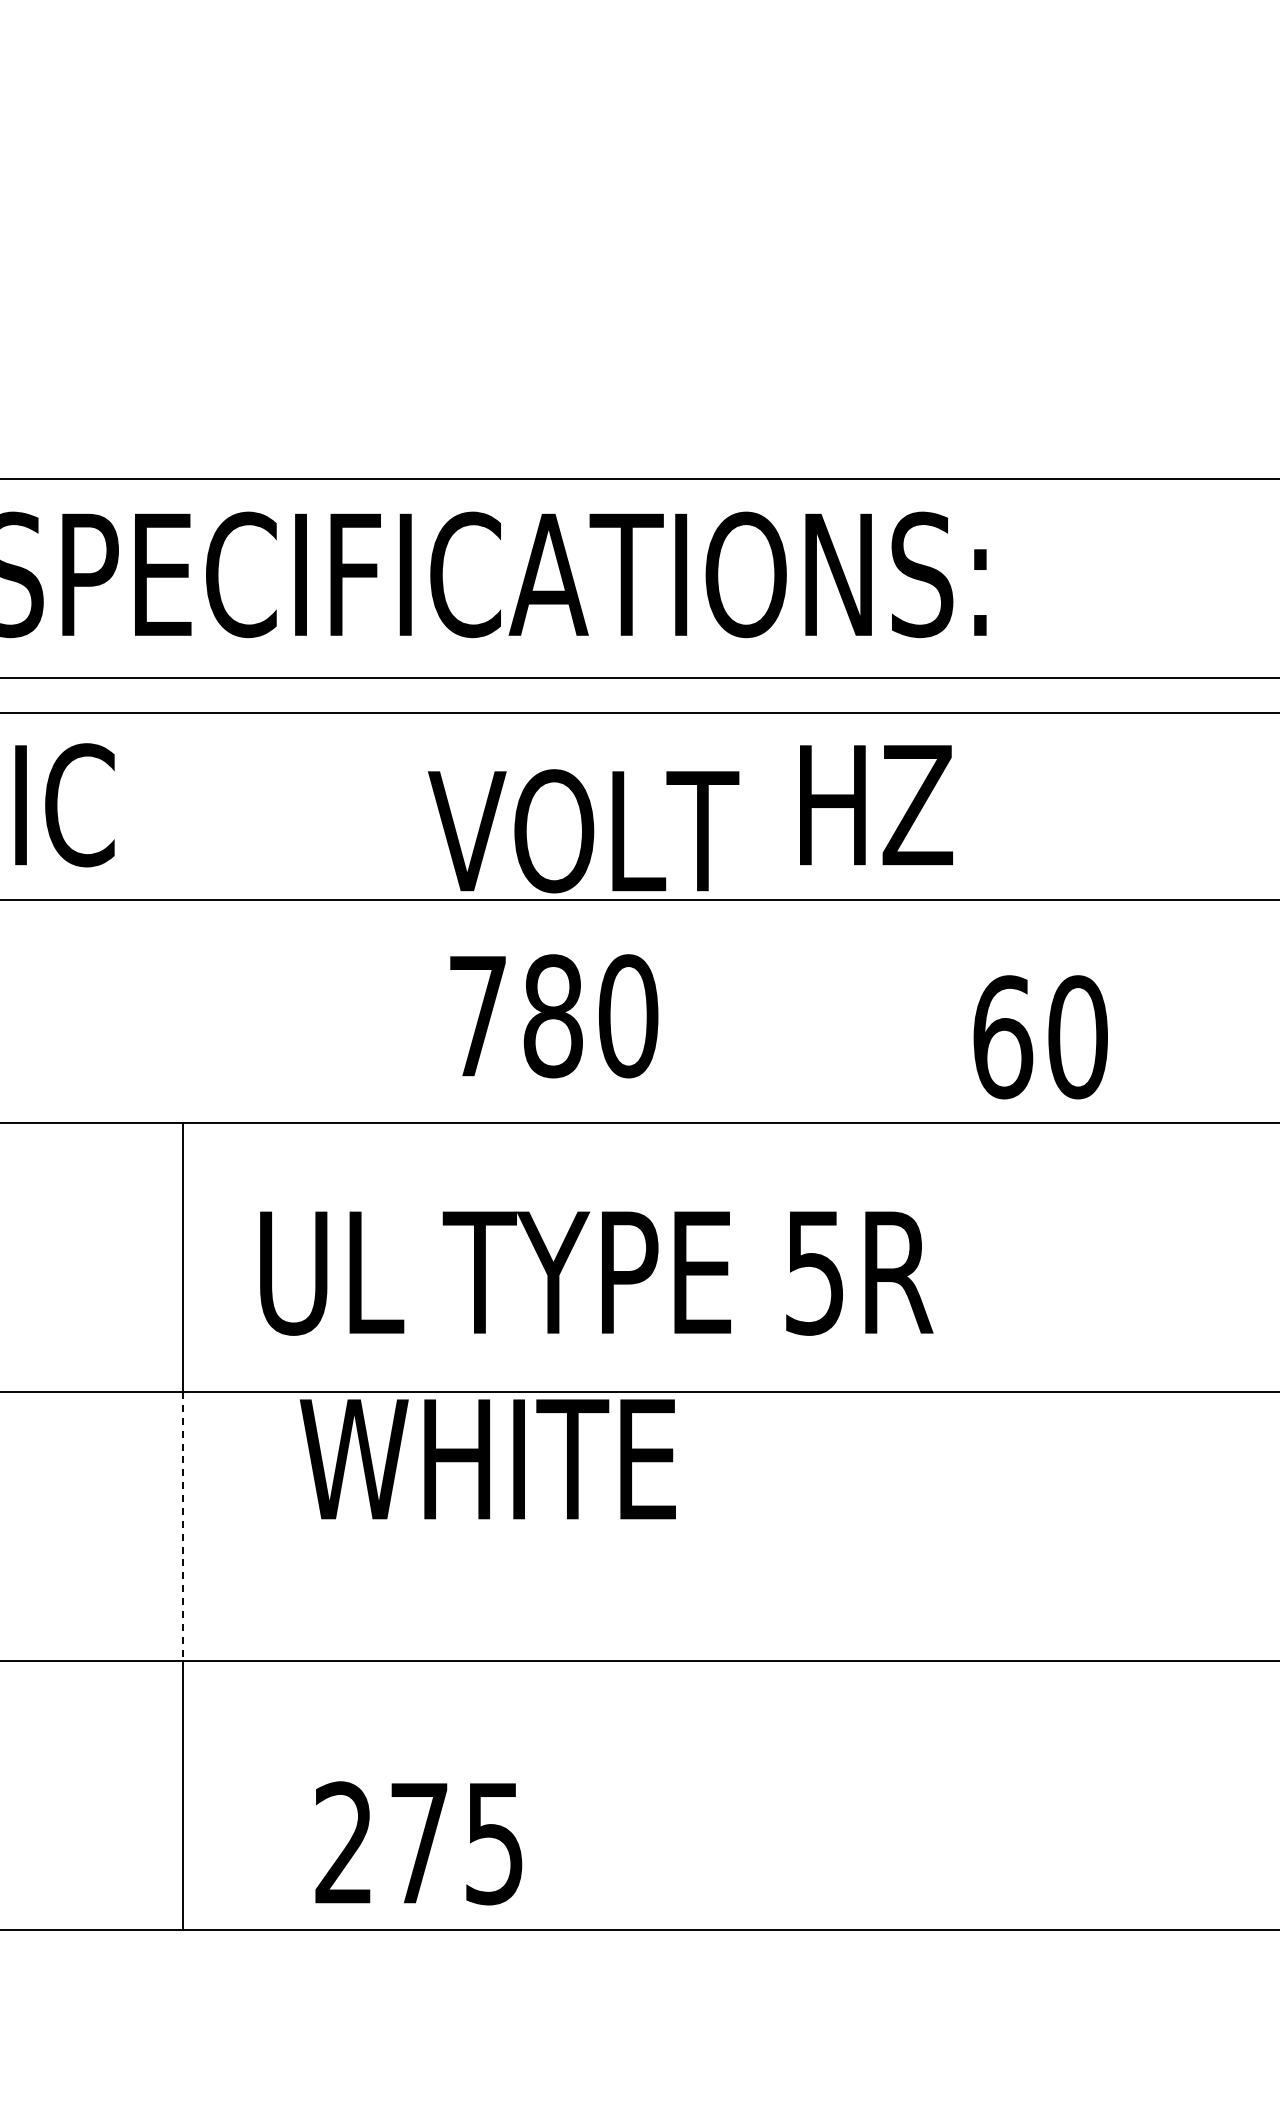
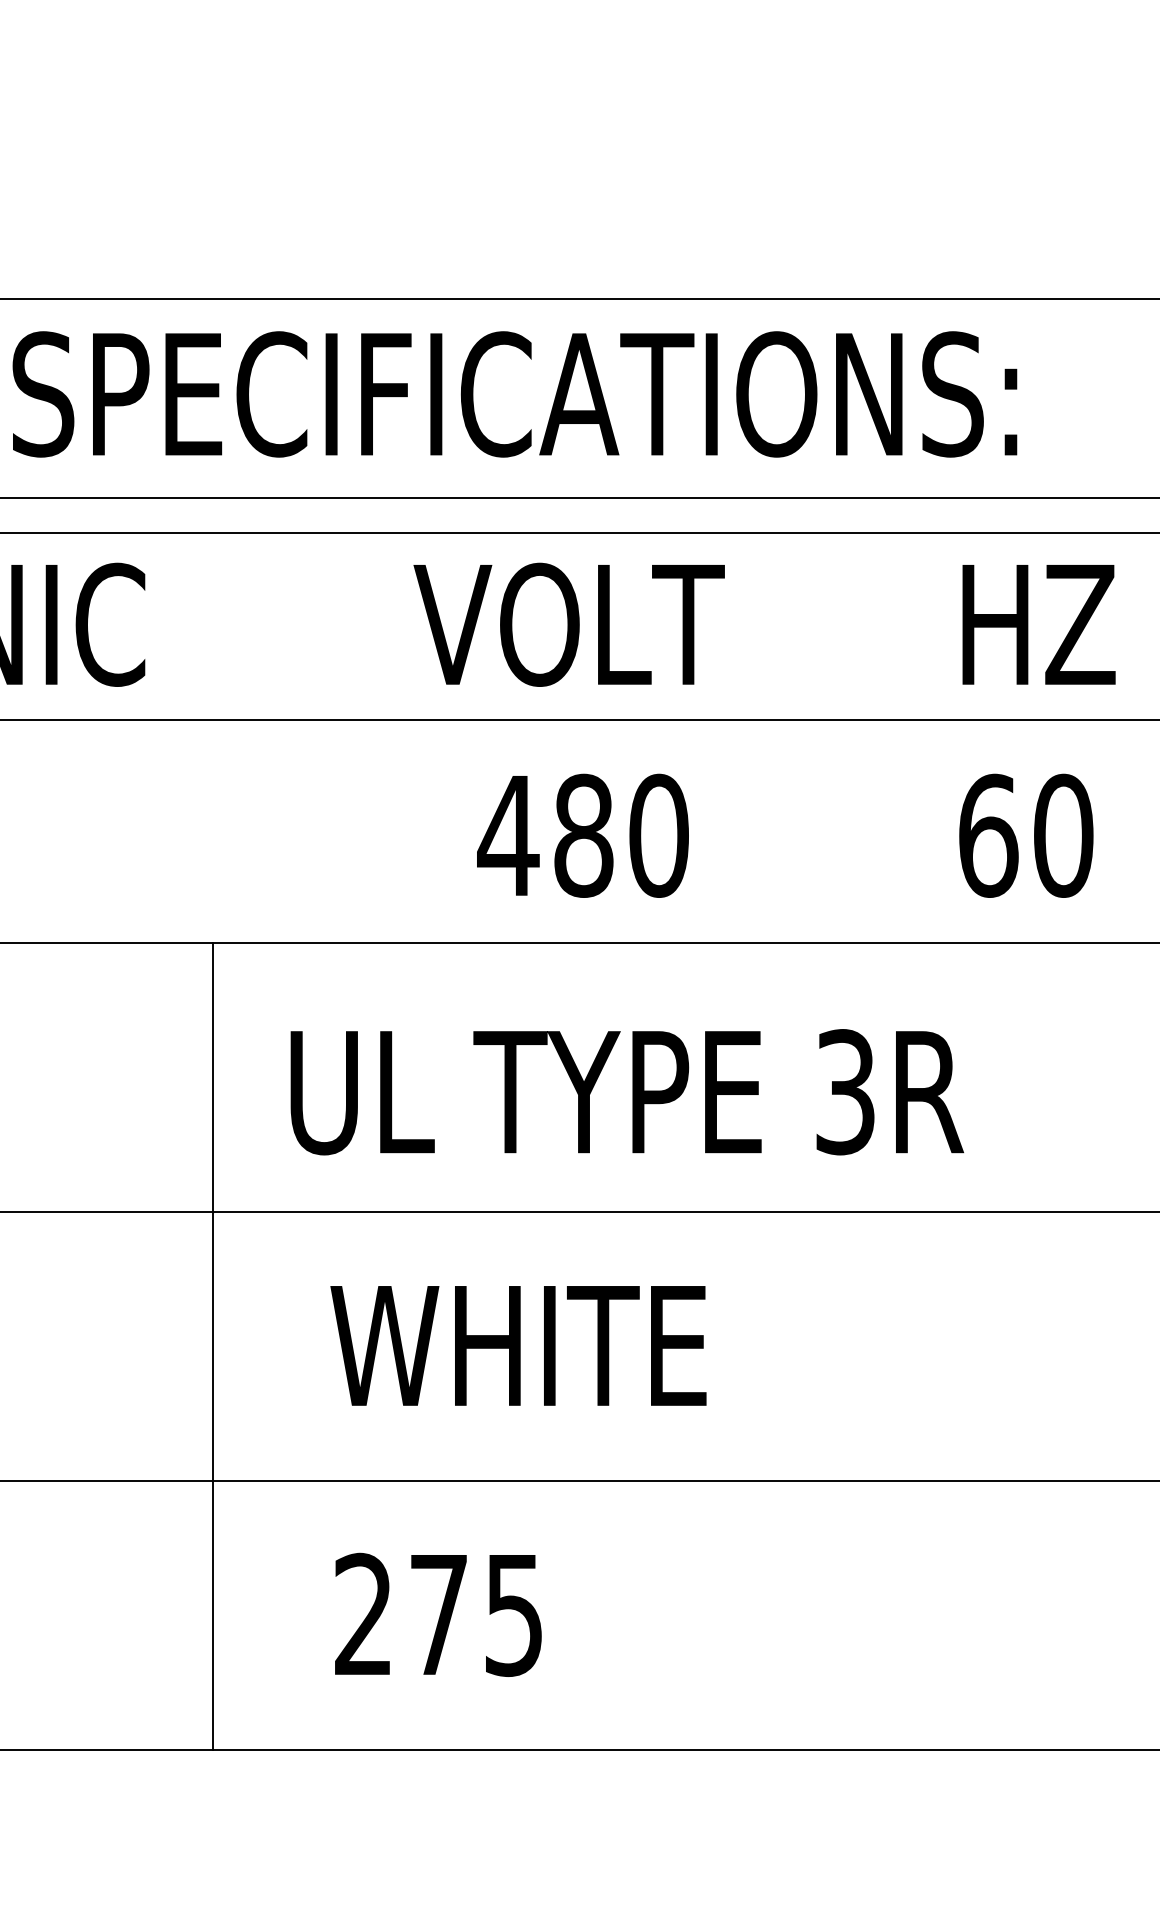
text: (876, 805) -> (1039, 625), moved
text: (583, 831) -> (569, 625), moved
text: (477, 1016) -> (508, 836), 780 -> 480
text: (1040, 1037) -> (1026, 836), moved
text: (814, 1272) -> (845, 1092), 5R -> 3R
text: (487, 1459) -> (518, 1346), moved
line: (182, 1526) -> (213, 1346), dashed -> solid
text: (418, 1843) -> (438, 1615), moved

